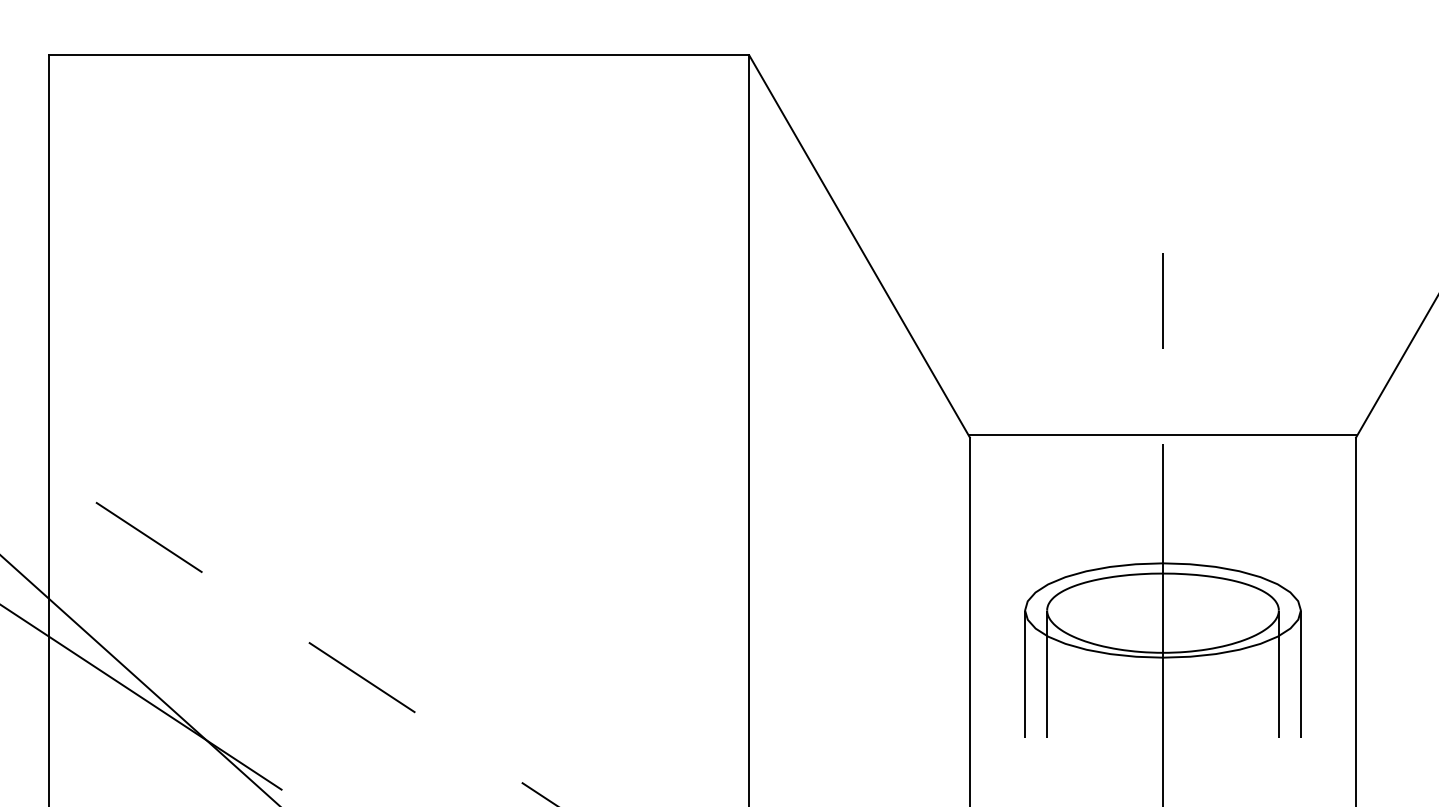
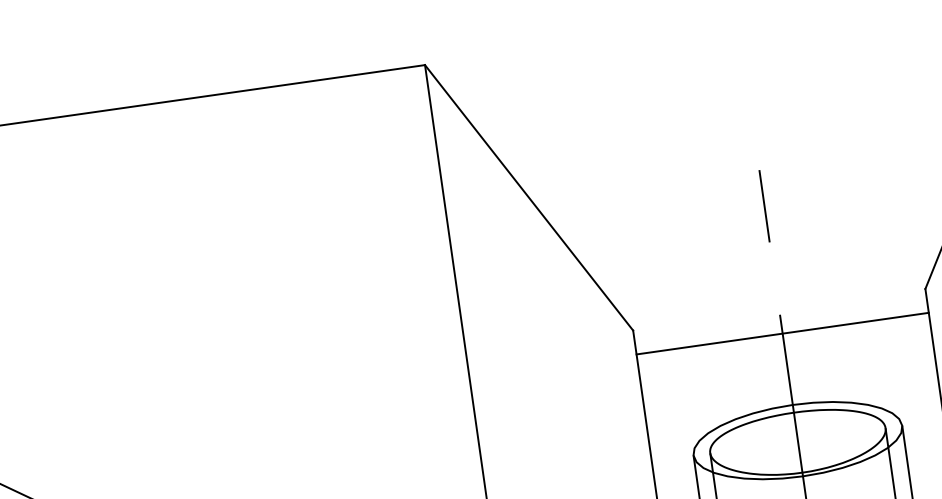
line: (1162, 435) -> (782, 333), moved

